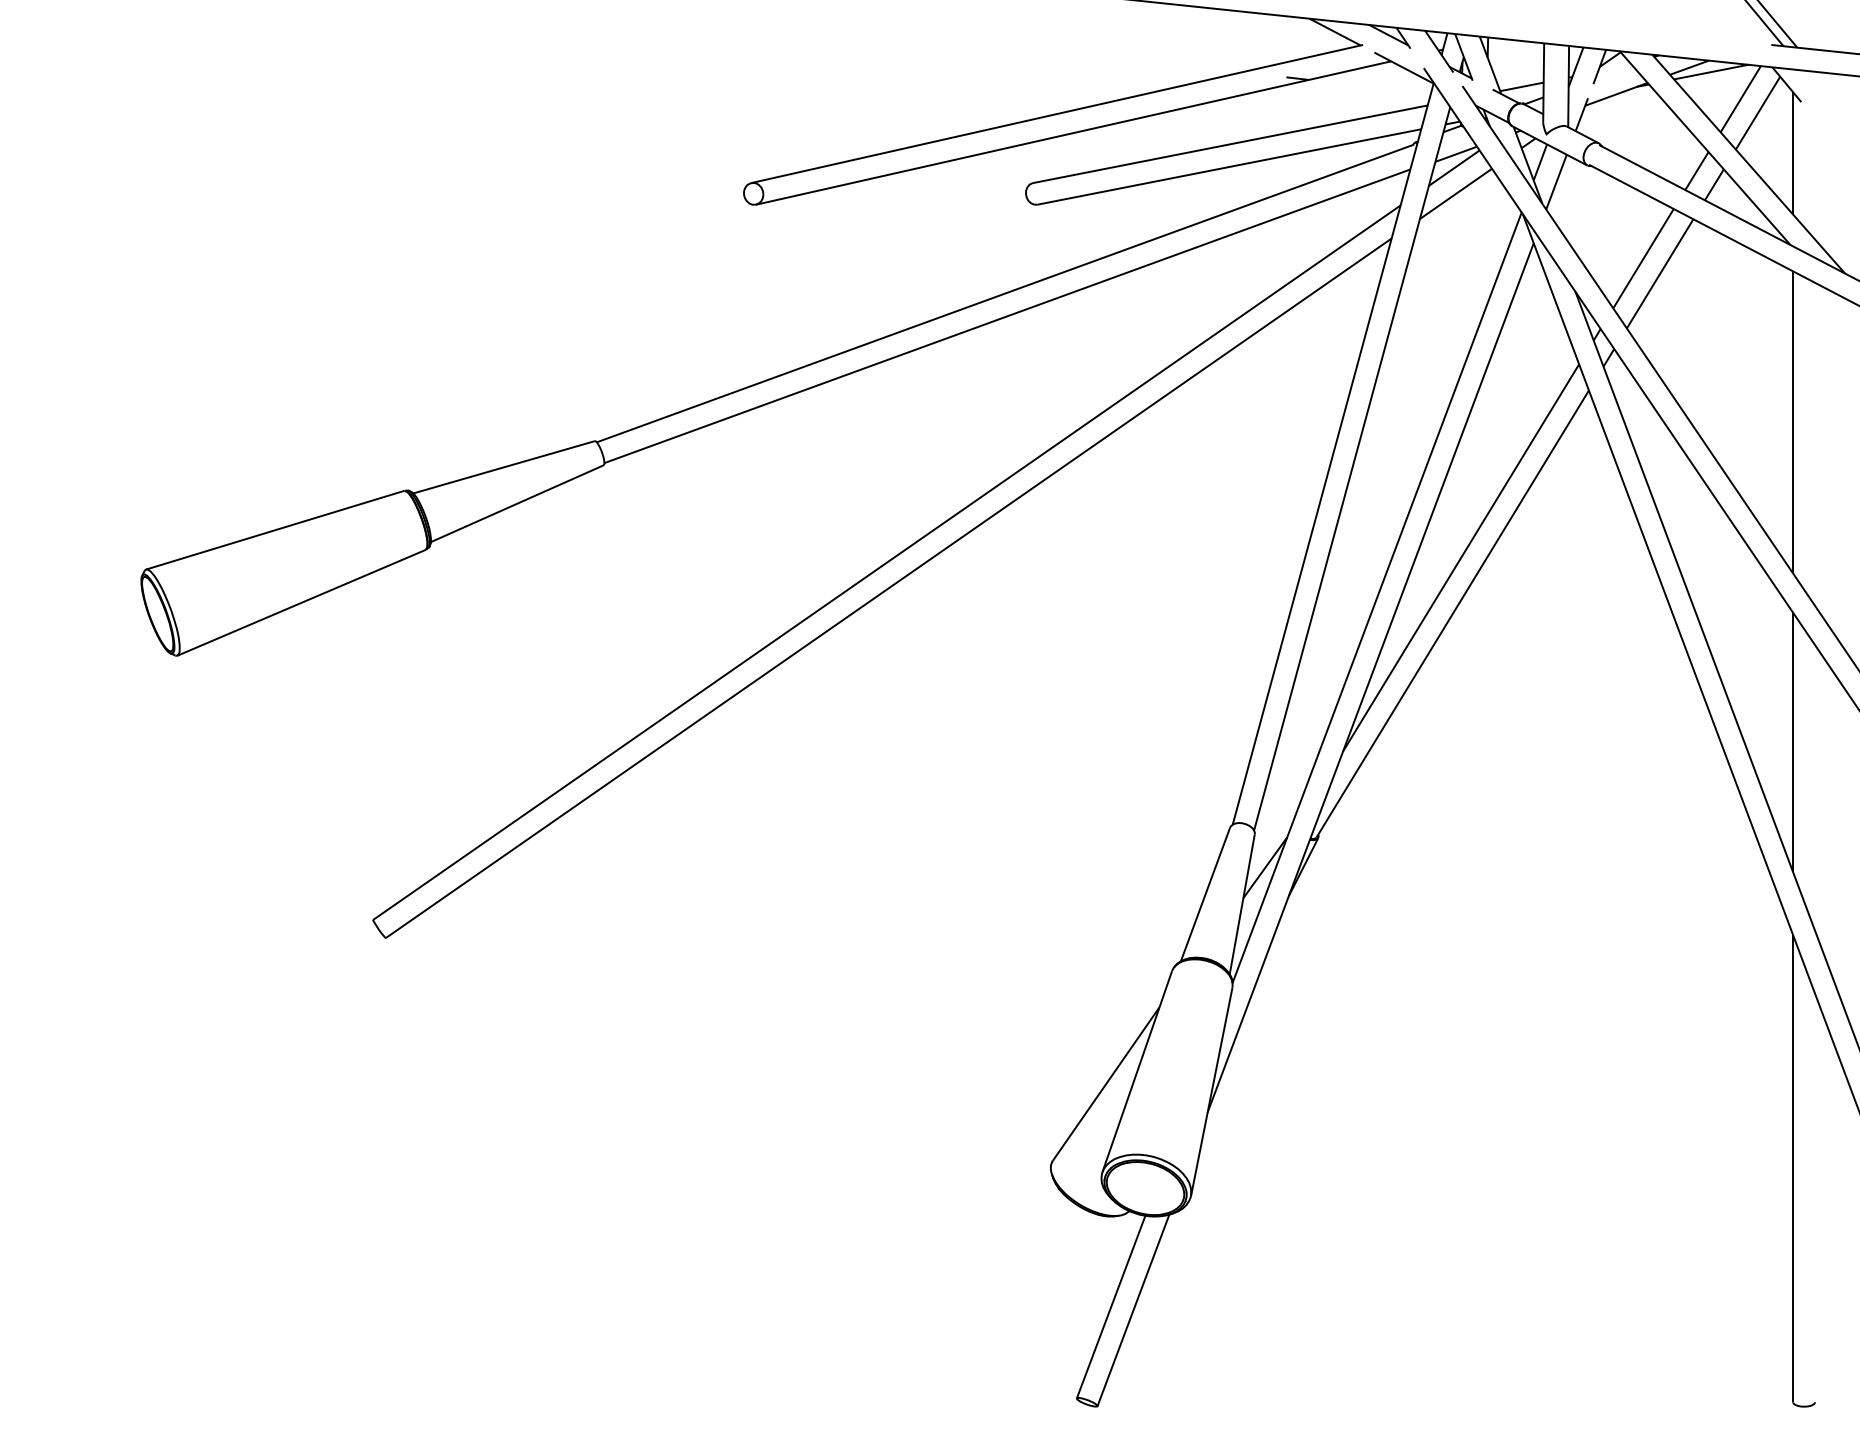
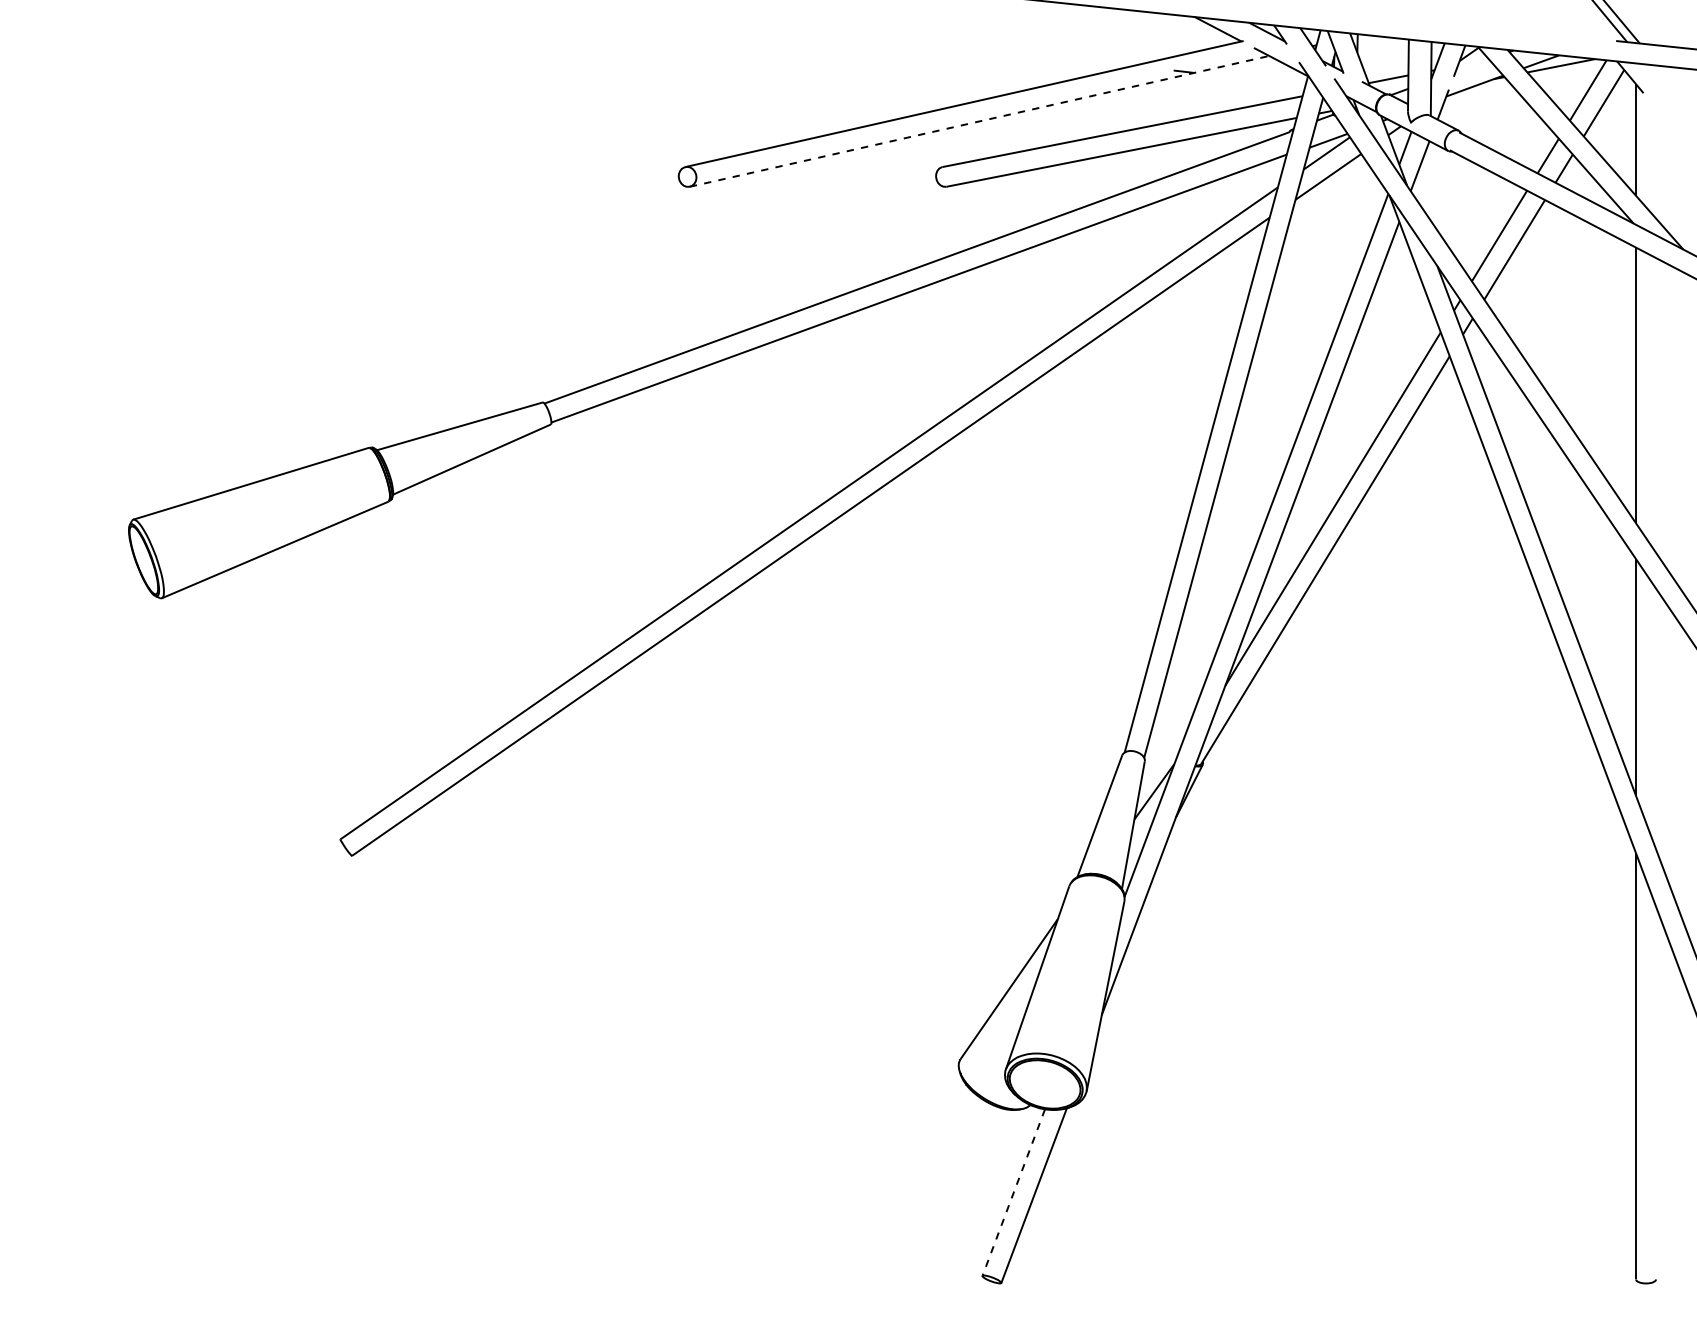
line: (1073, 133) -> (979, 121), solid -> dashed
line: (1110, 1306) -> (1013, 1192), solid -> dashed

